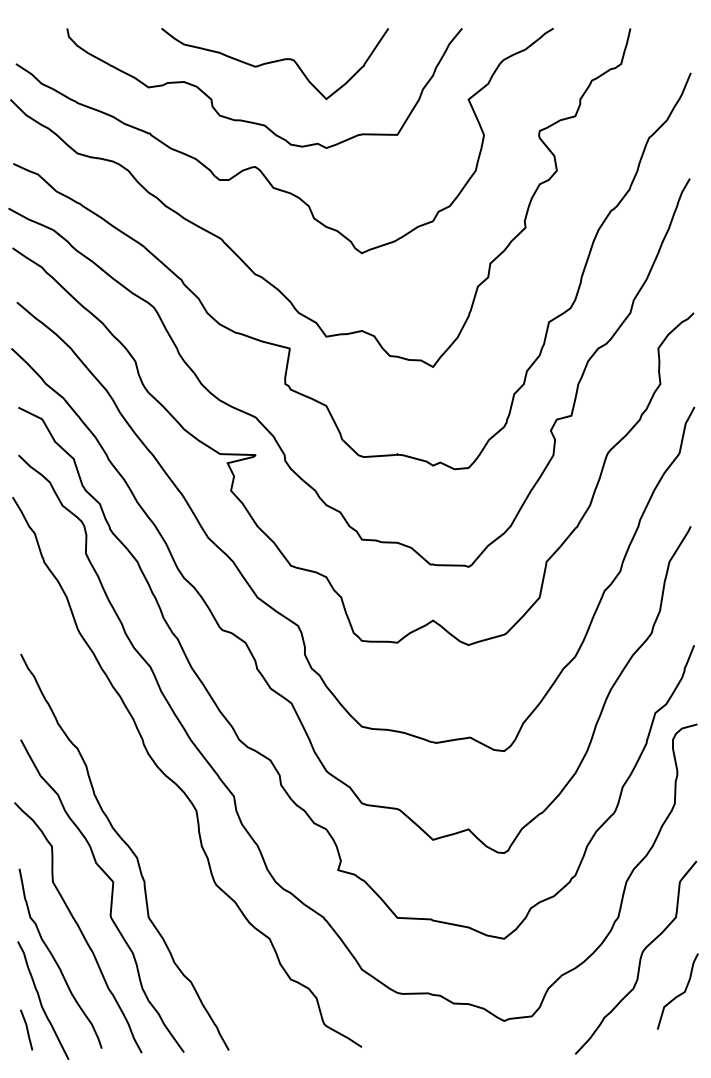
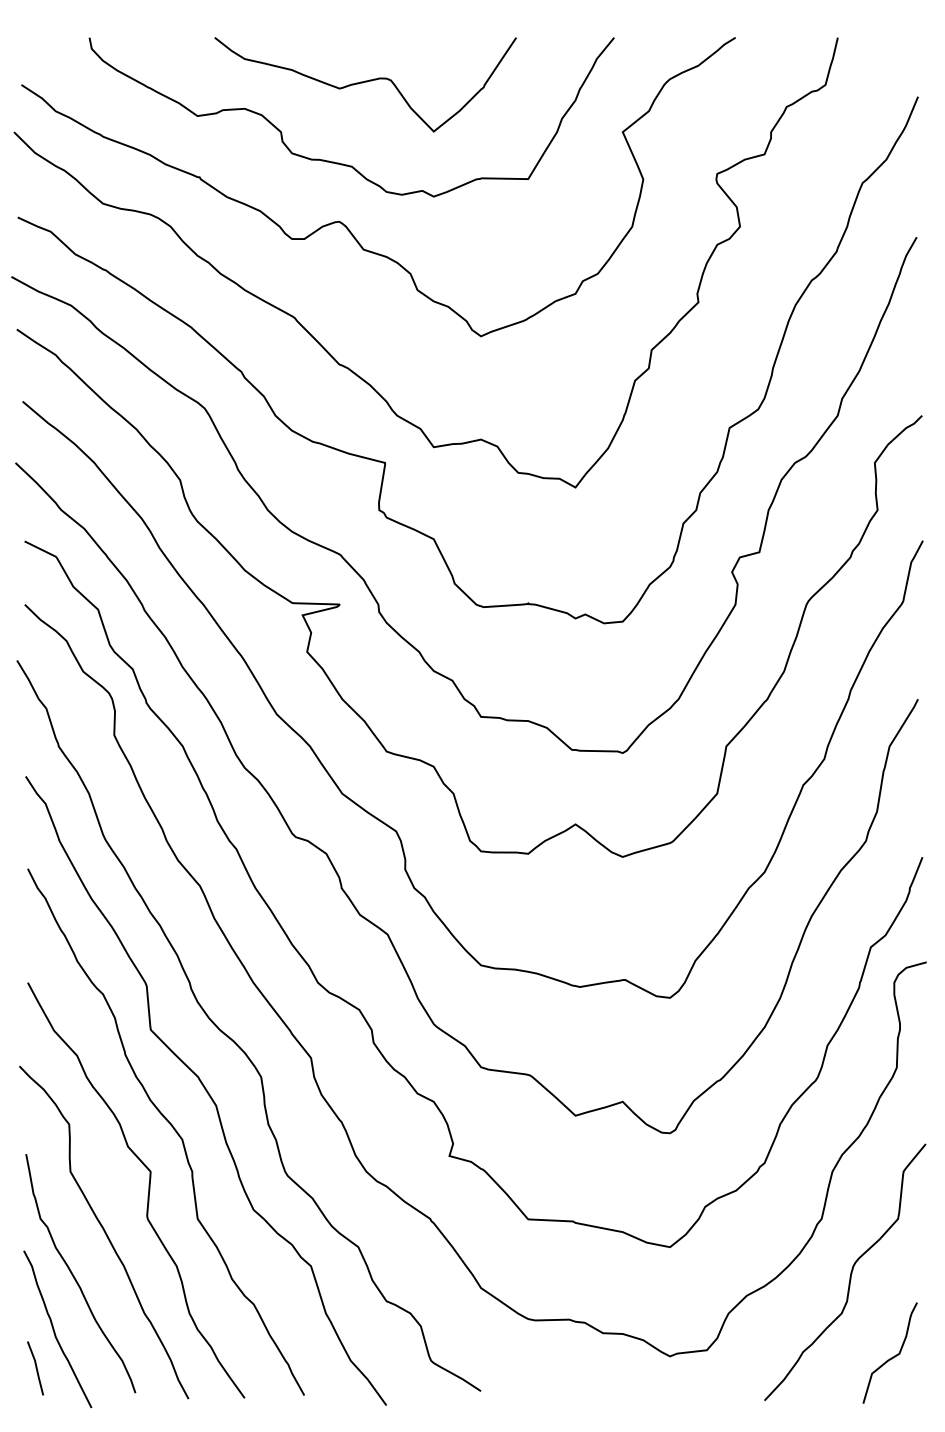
curve: (154, 821) -> (205, 1091), added
curve: (678, 994) -> (891, 1357), moved

